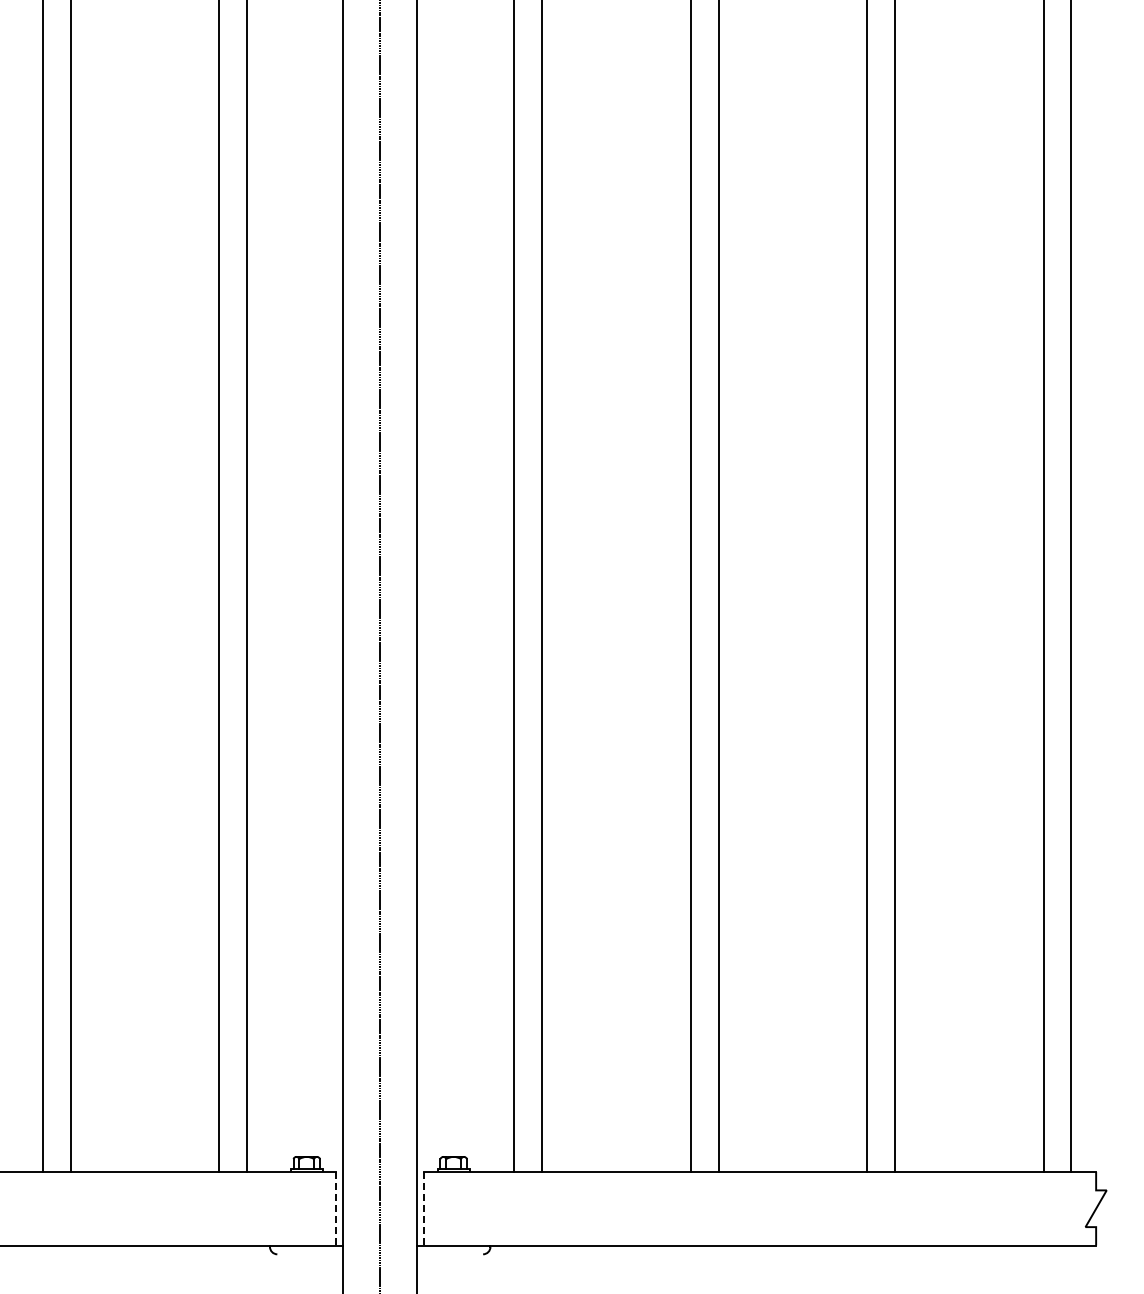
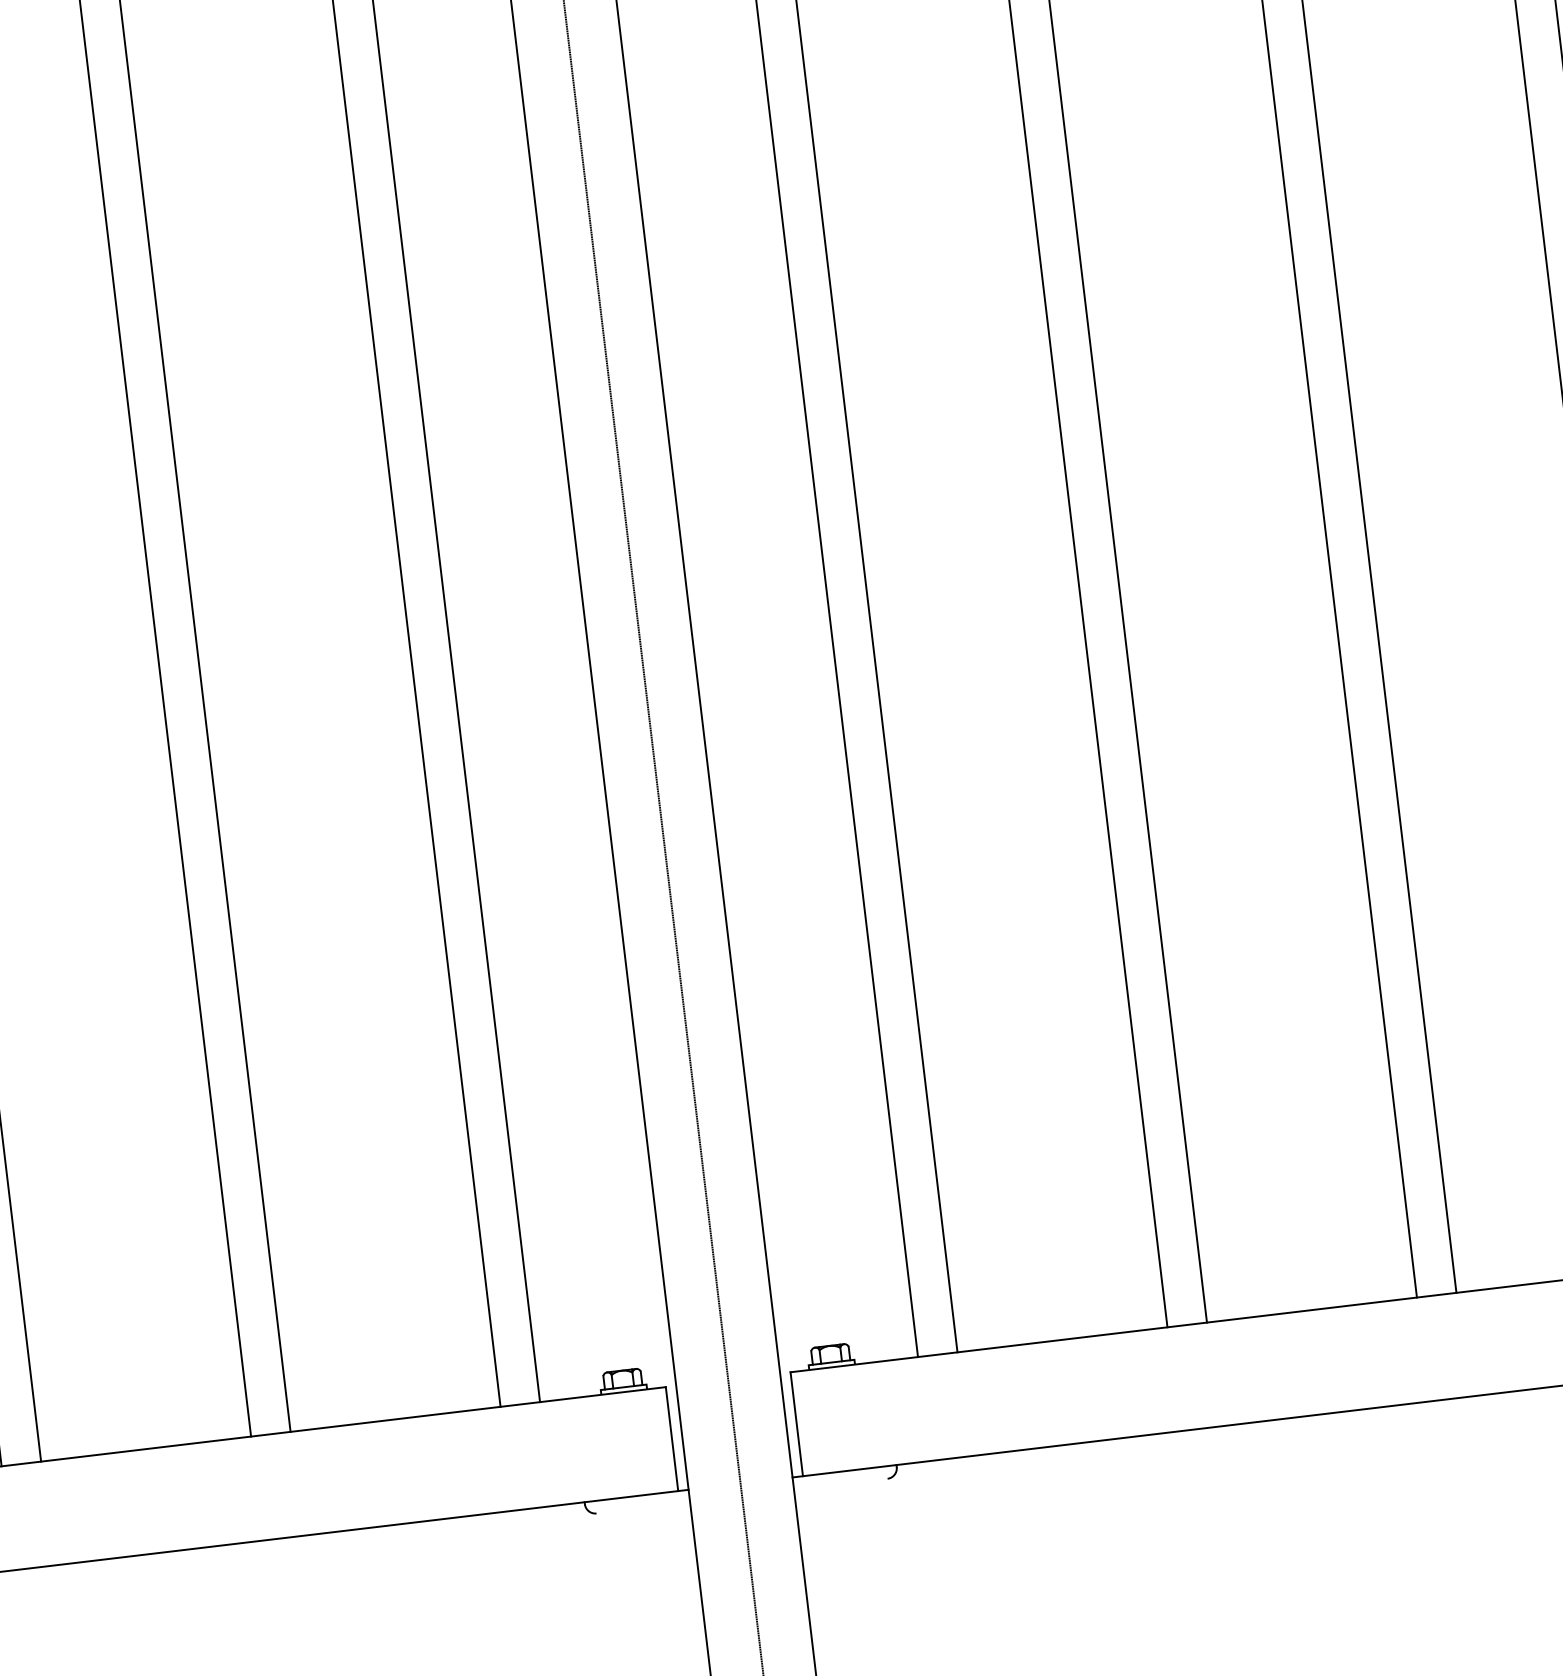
line: (336, 1208) -> (672, 1438), dashed -> solid
line: (424, 1208) -> (796, 1423), dashed -> solid

